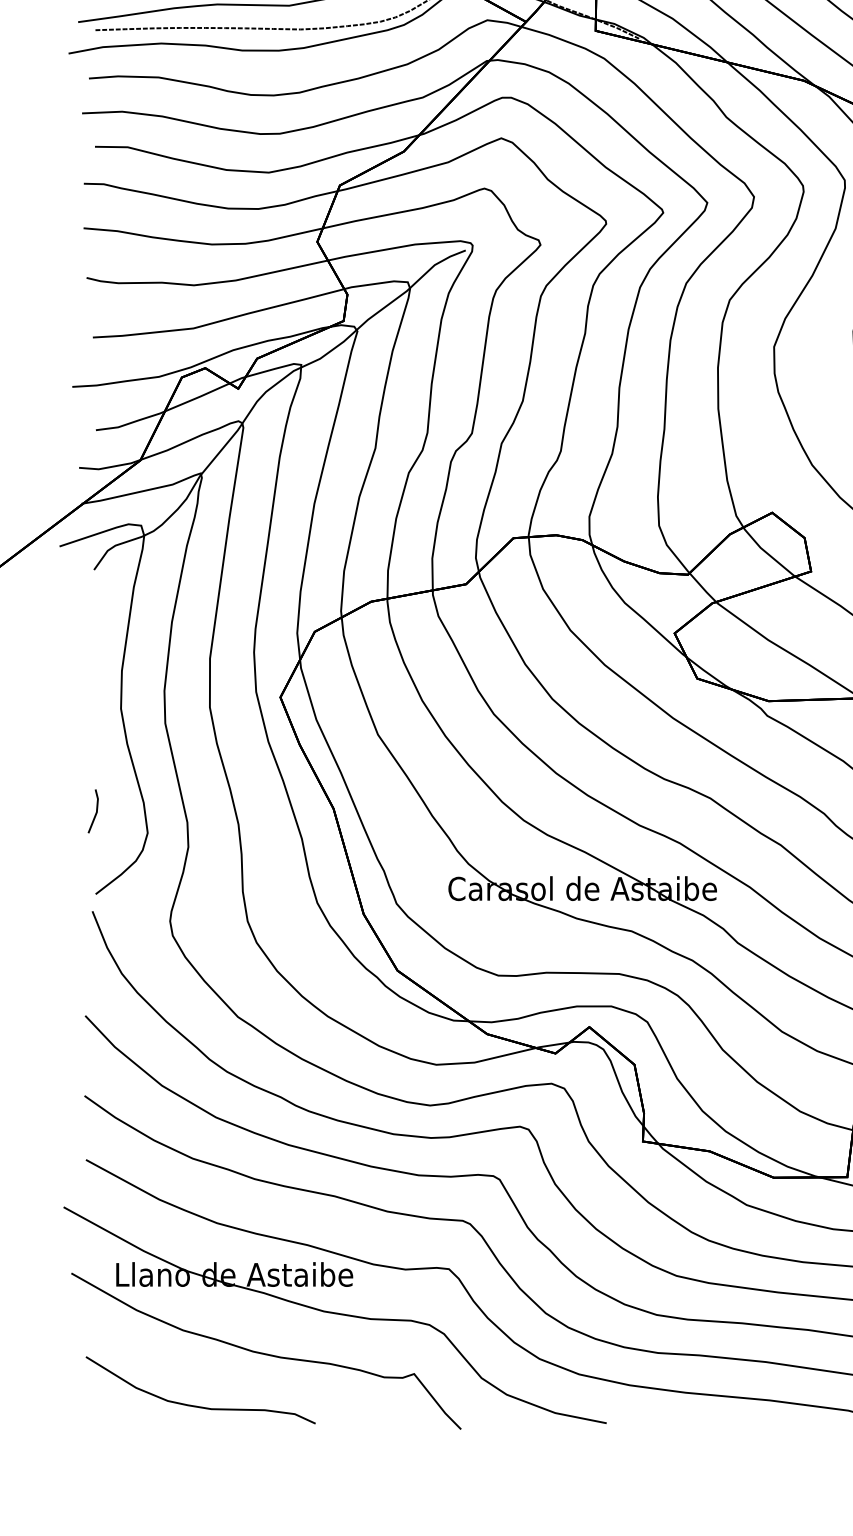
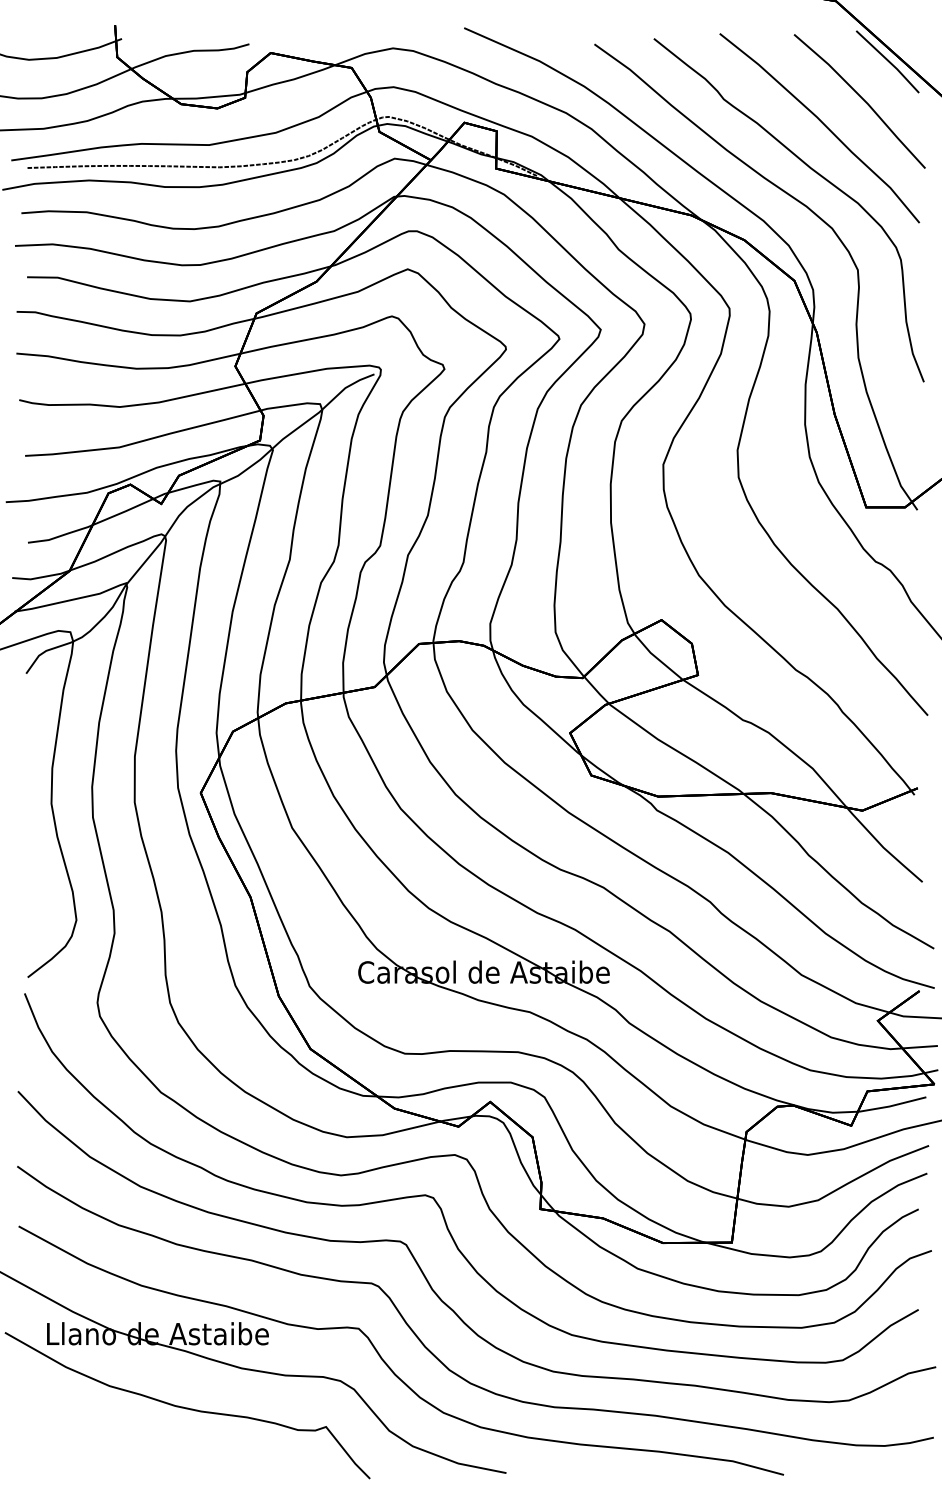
line: (95, 812) -> (27, 900), removed
curve: (197, 1405) -> (123, 1456), removed

